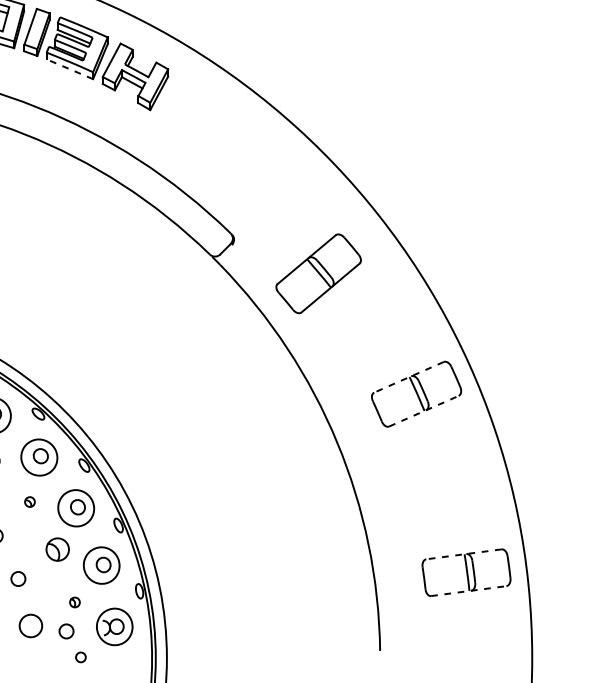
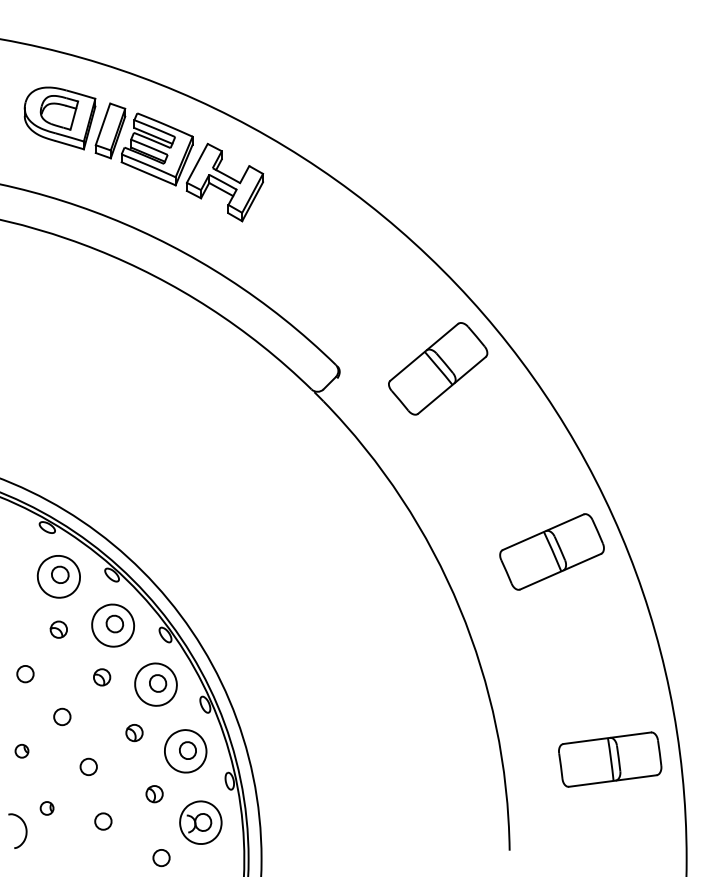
line: (69, 69) -> (148, 173), dashed -> solid
part: (318, 273) -> (438, 368), moved
line: (408, 377) -> (542, 532), dashed -> solid
line: (424, 411) -> (561, 571), dashed -> solid
part: (30, 502) -> (102, 677), size x1.43
part: (57, 550) -> (134, 733), size x0.62
line: (463, 554) -> (606, 738), dashed -> solid
line: (469, 590) -> (613, 780), dashed -> solid
part: (74, 602) -> (154, 794), size x1.43
circle: (31, 625) -> (103, 821), size x0.62
circle: (66, 631) -> (144, 827), removed
circle: (80, 657) -> (161, 858), size x1.43

